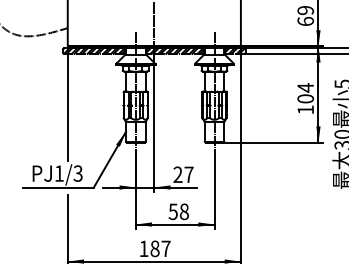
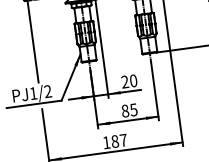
text: (77, 173) -> (47, 91), PJ1/3 -> PJ1/2
text: (188, 174) -> (133, 80), 27 -> 20
text: (178, 211) -> (129, 110), 58 -> 85

